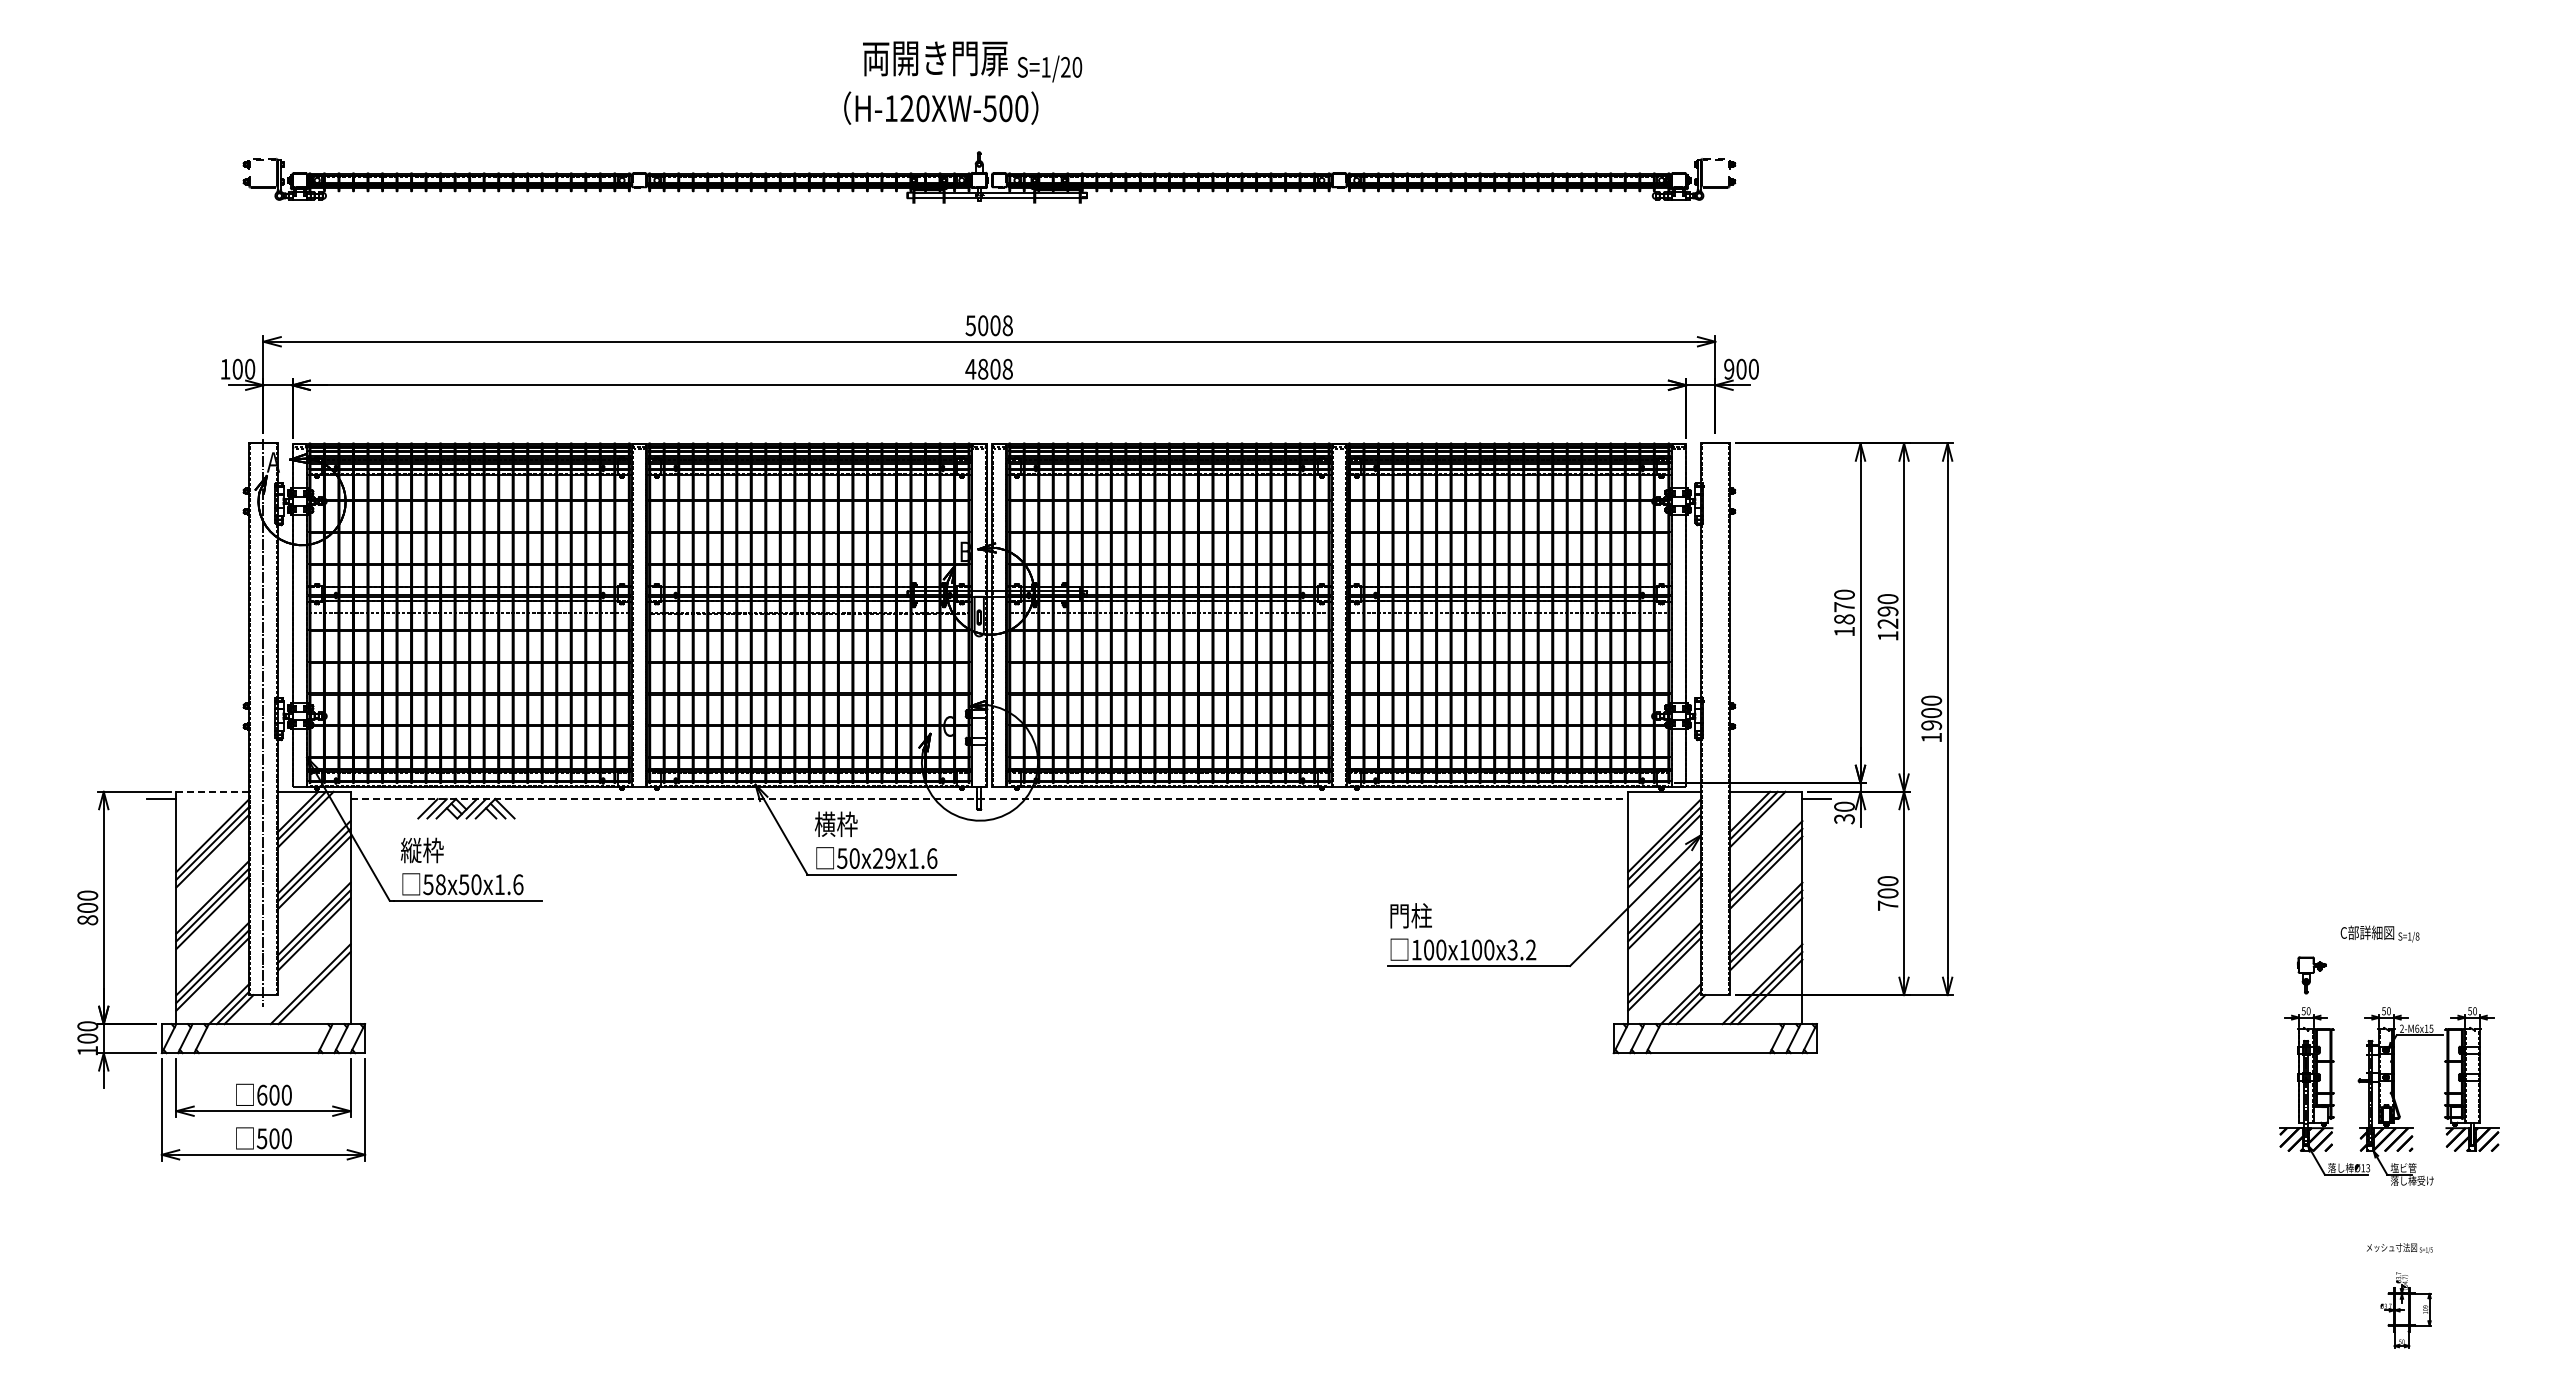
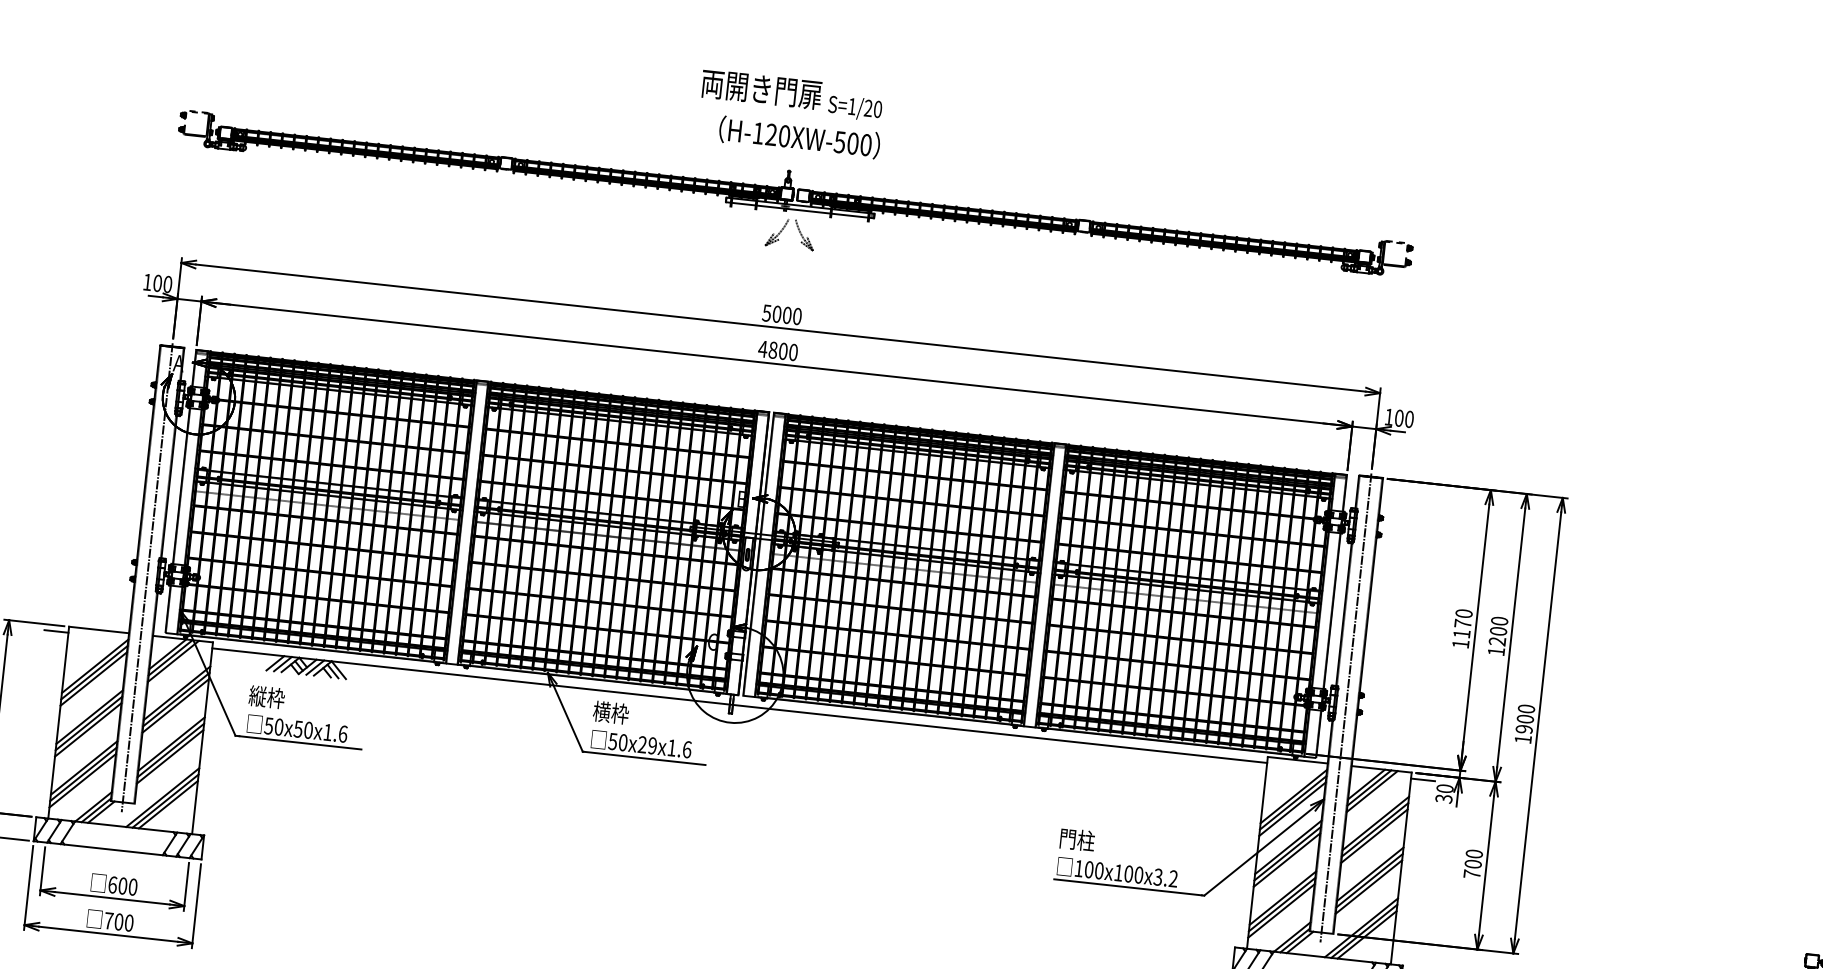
text: (941, 107) -> (799, 136), moved
part: (980, 222) -> (784, 228), added
text: (1007, 325) -> (797, 316), 5008 -> 5000
text: (1729, 368) -> (1389, 416), 900 -> 100
text: (1007, 369) -> (793, 352), 4808 -> 4800
text: (1887, 611) -> (1498, 631), 1290 -> 1200
text: (1844, 619) -> (1461, 634), 1870 -> 1170
line: (1715, 722) -> (1346, 707), added
line: (213, 791) -> (99, 629), dashed -> solid
line: (989, 799) -> (739, 706), dashed -> solid
text: (440, 884) -> (278, 726), 58x50x1.6 -> 50x50x1.6
line: (318, 991) -> (168, 804), added
text: (261, 1138) -> (108, 920), 500 -> 700

